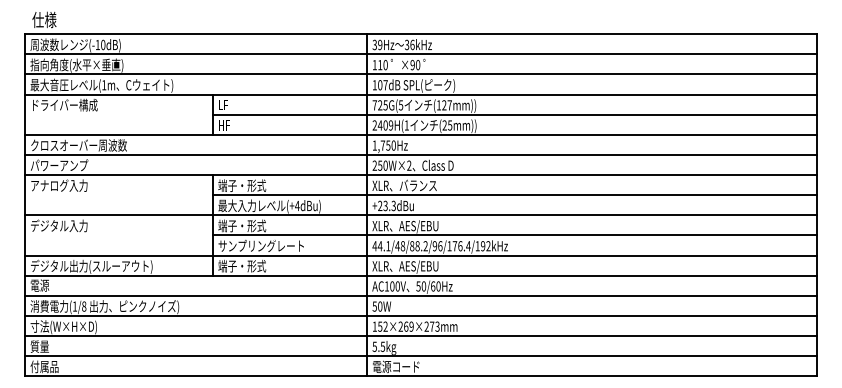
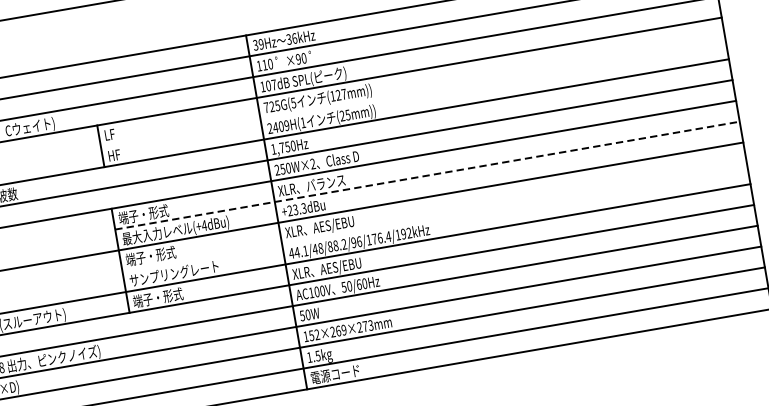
line: (514, 114) -> (412, 92), removed
line: (514, 195) -> (427, 176), solid -> dashed
line: (514, 235) -> (434, 217), removed
text: (374, 346) -> (309, 357), 5.5kg -> 1.5kg

